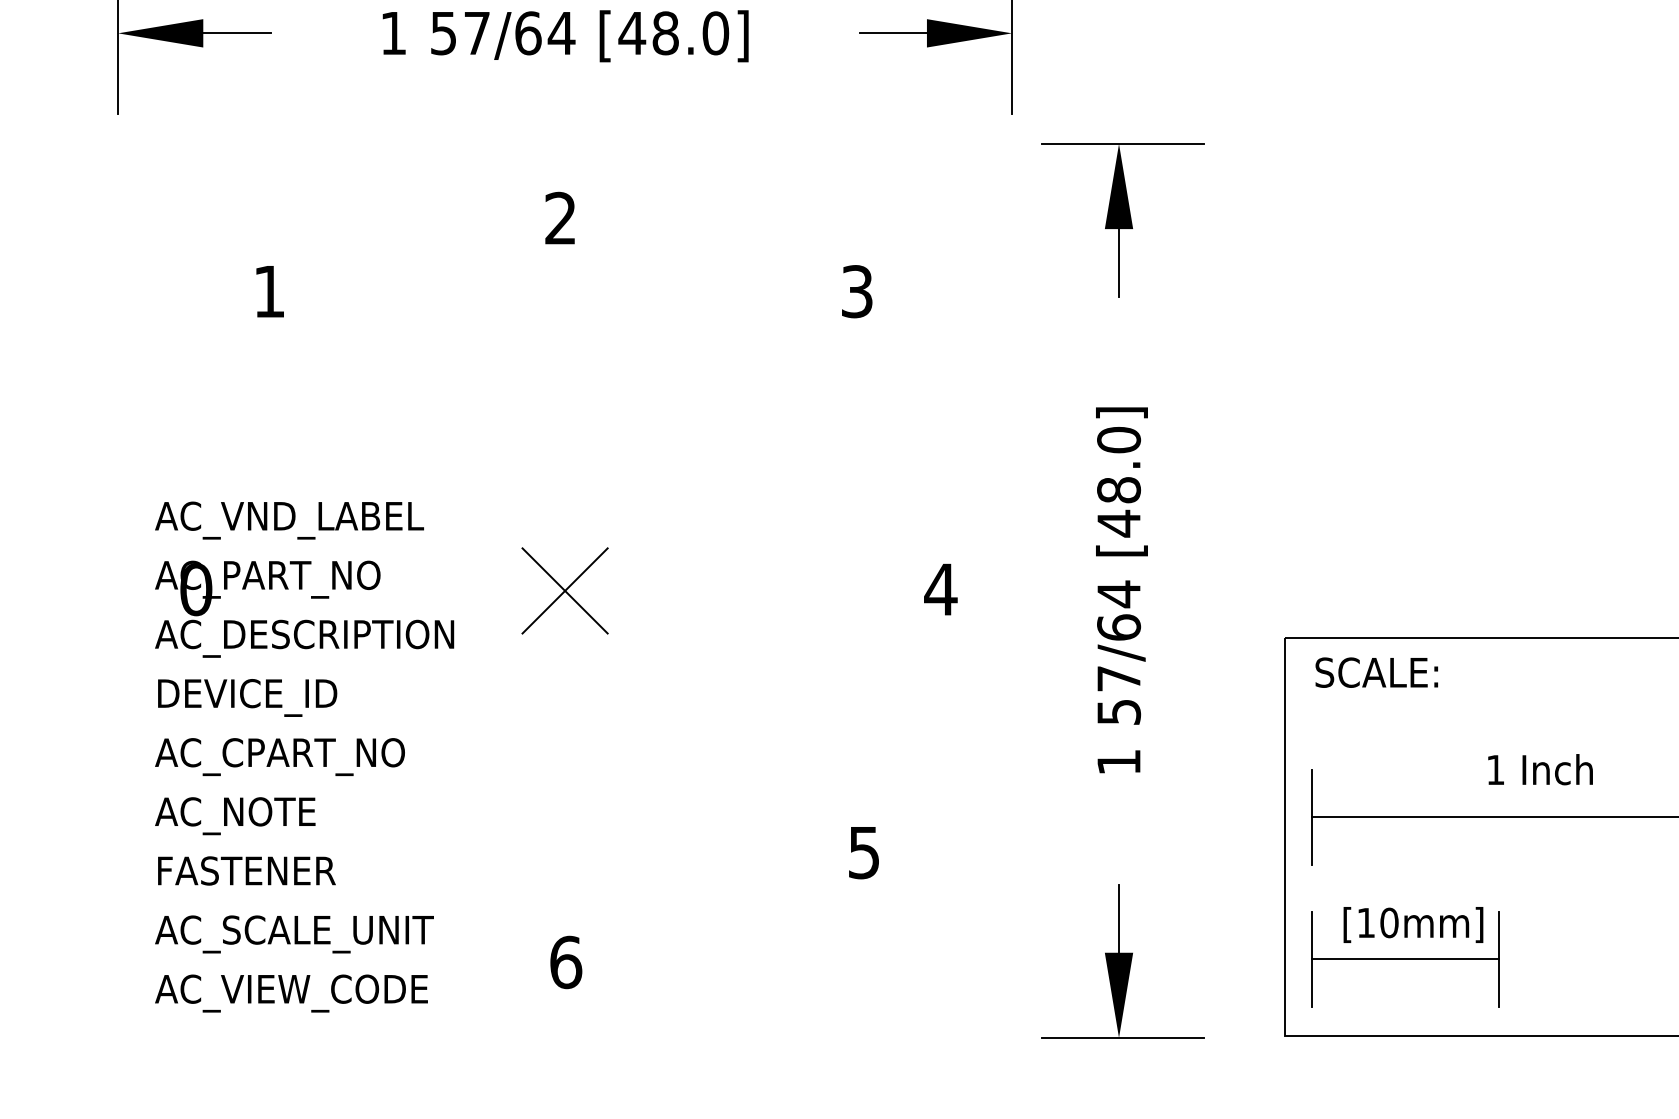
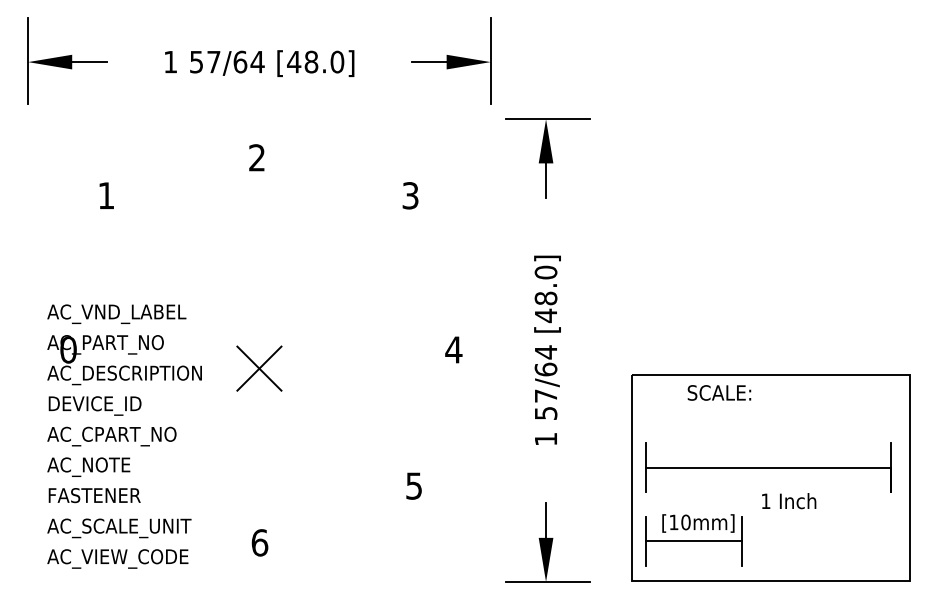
part: (565, 590) -> (259, 368), moved
text: (1376, 671) -> (719, 392), moved
text: (1541, 770) -> (789, 501), moved

